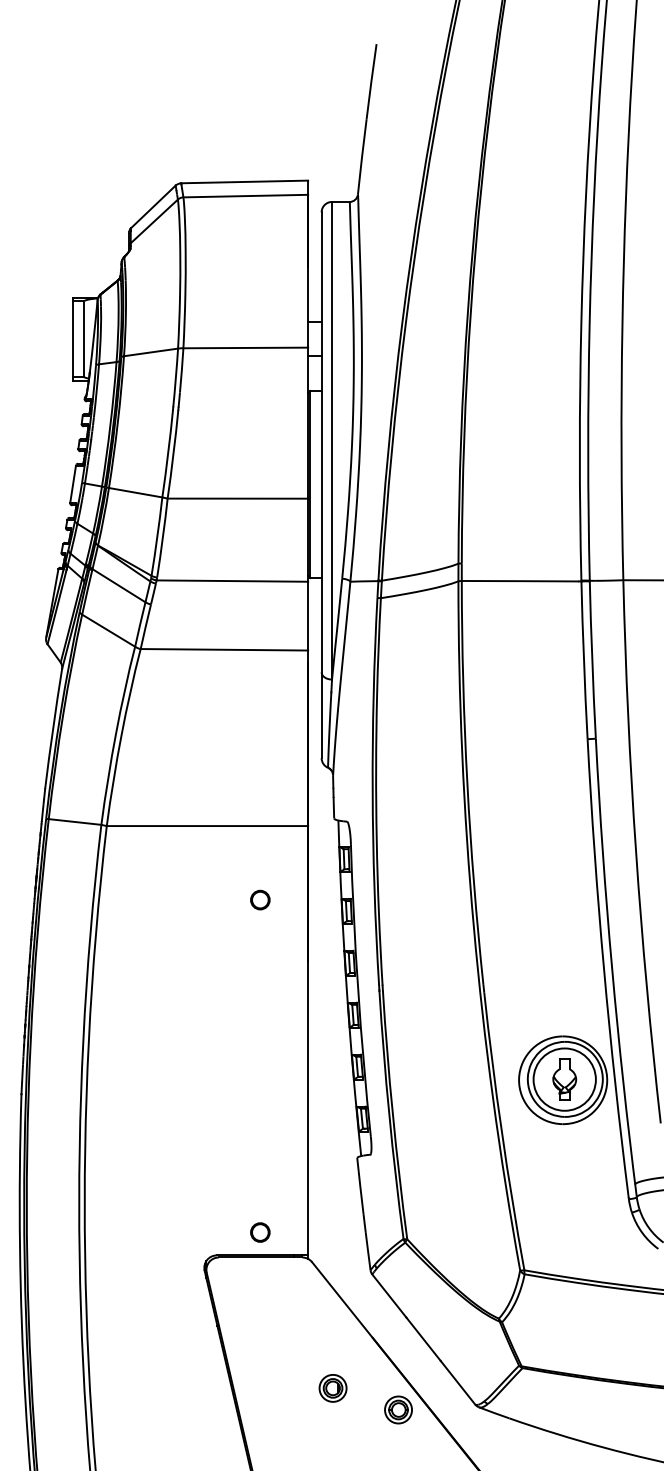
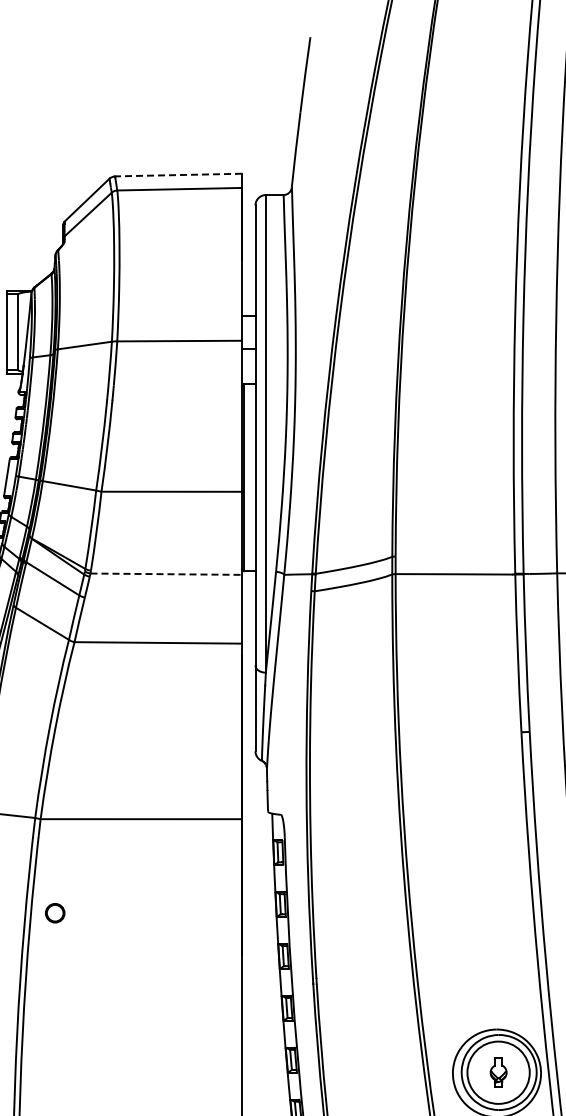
line: (244, 181) -> (178, 174), solid -> dashed
line: (232, 581) -> (166, 574), solid -> dashed
part: (260, 899) -> (55, 912), moved
part: (564, 1079) -> (498, 1072), size x0.7

